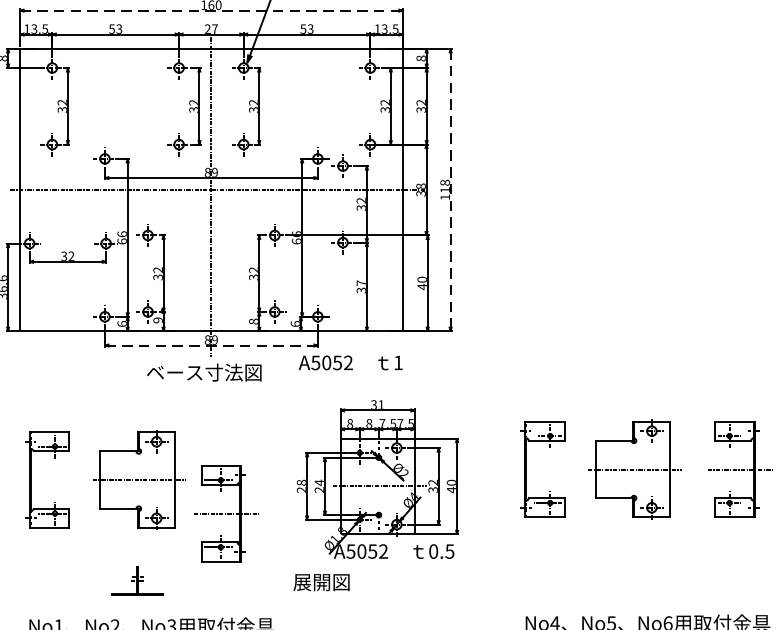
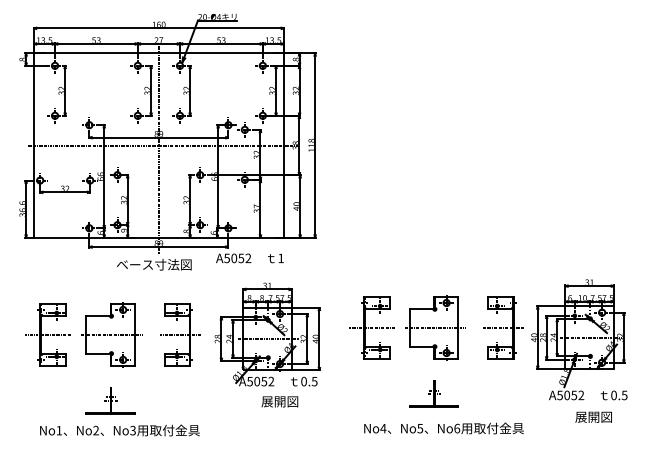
line: (210, 10) -> (158, 28), dashed -> solid
line: (451, 191) -> (315, 146), dashed -> solid
line: (210, 346) -> (158, 247), dashed -> solid
line: (536, 470) -> (371, 328), added
line: (42, 479) -> (48, 334), added
part: (226, 513) -> (180, 334), moved
part: (631, 569) -> (433, 393), added
part: (137, 580) -> (110, 400), size x1.43
text: (321, 582) -> (279, 401), moved

